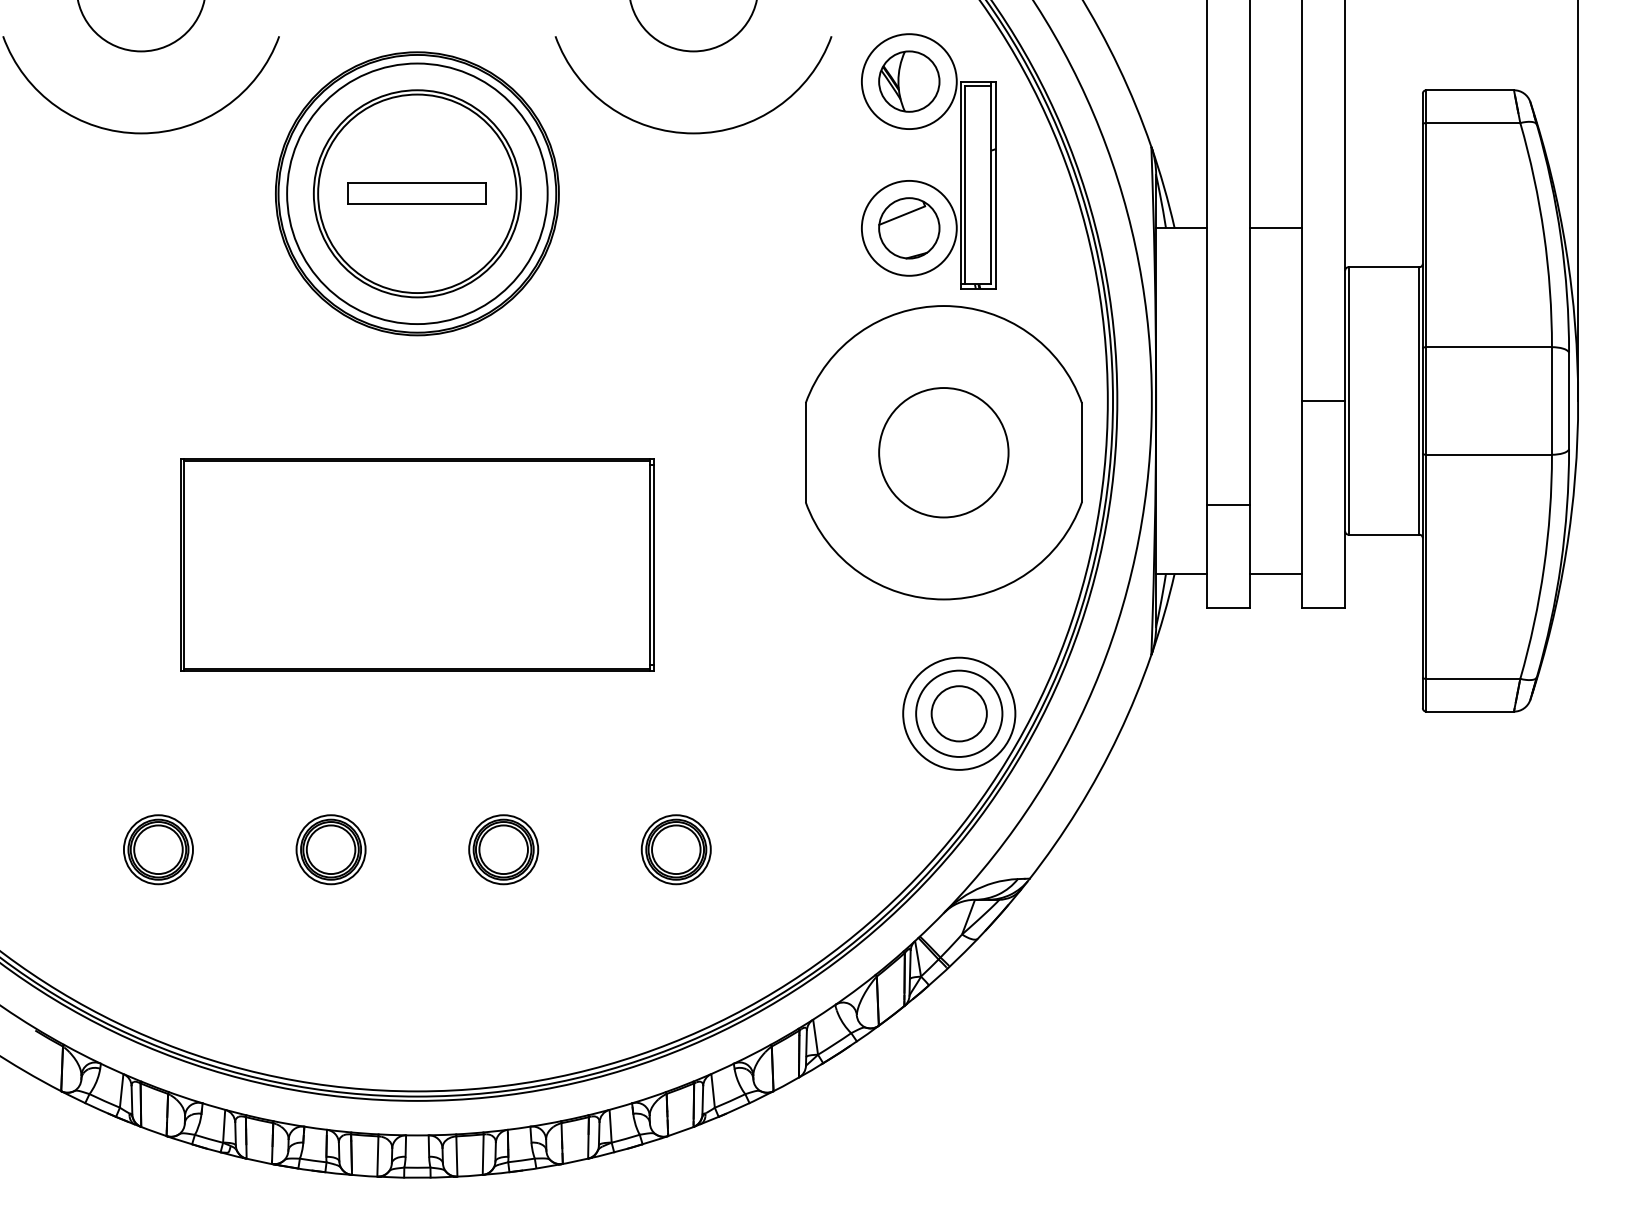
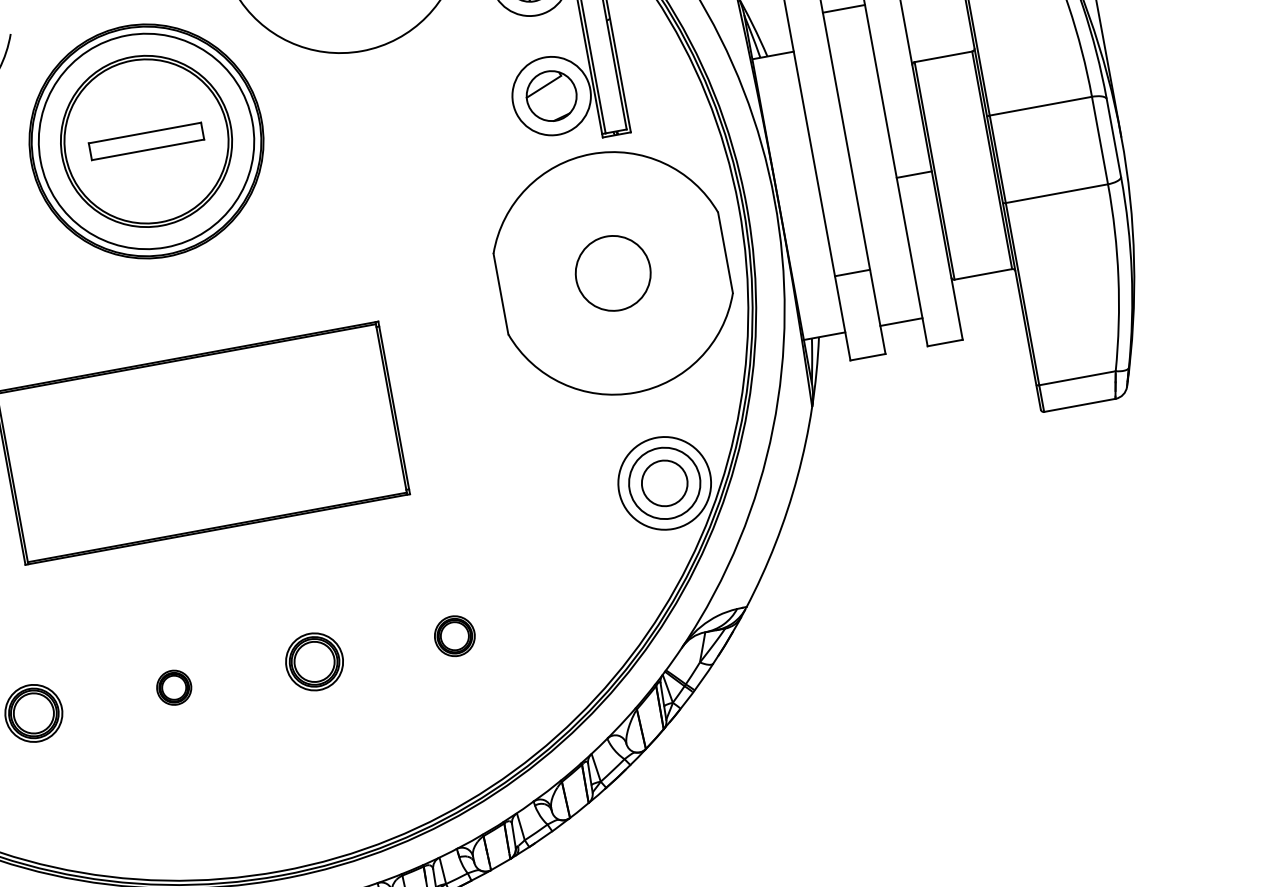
line: (1276, 228) -> (844, 8), moved
circle: (943, 452) -> (612, 273), size x0.7
part: (330, 849) -> (173, 687), size x0.6
part: (675, 849) -> (454, 636), size x0.7

